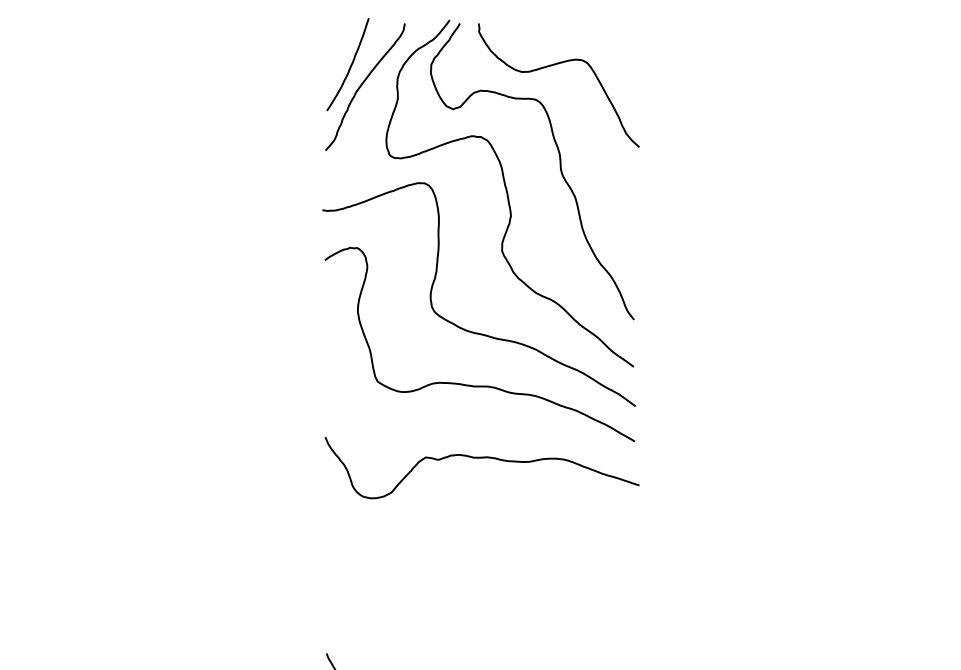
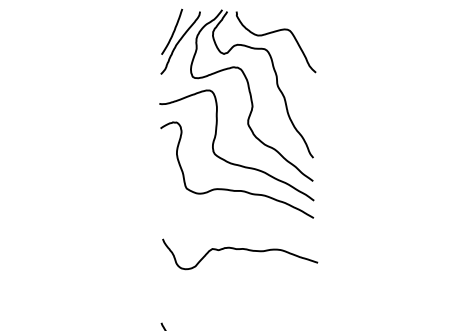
curve: (482, 458) -> (240, 249), moved

